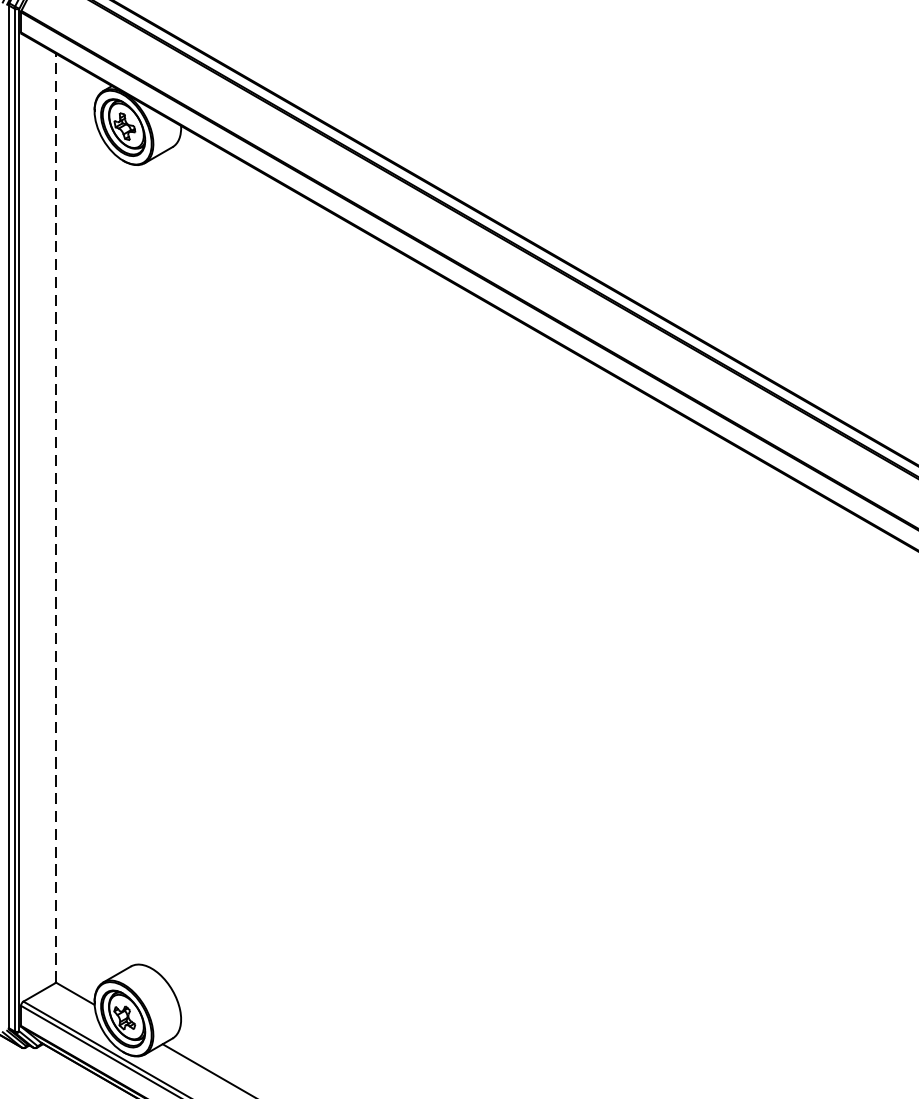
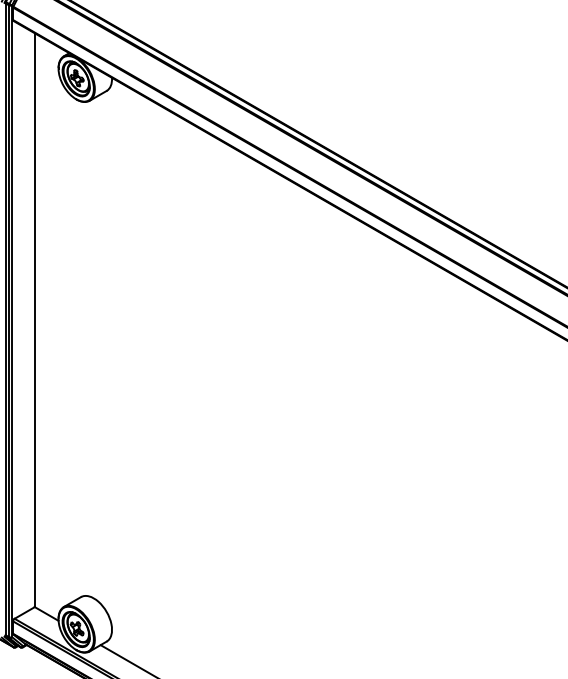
line: (55, 518) -> (34, 320), dashed -> solid

